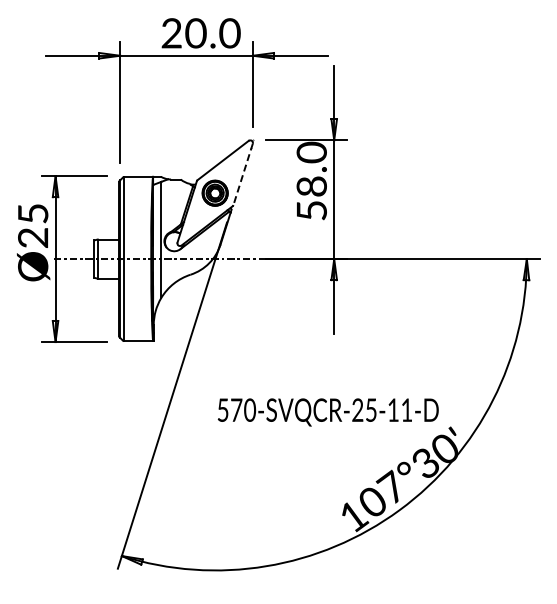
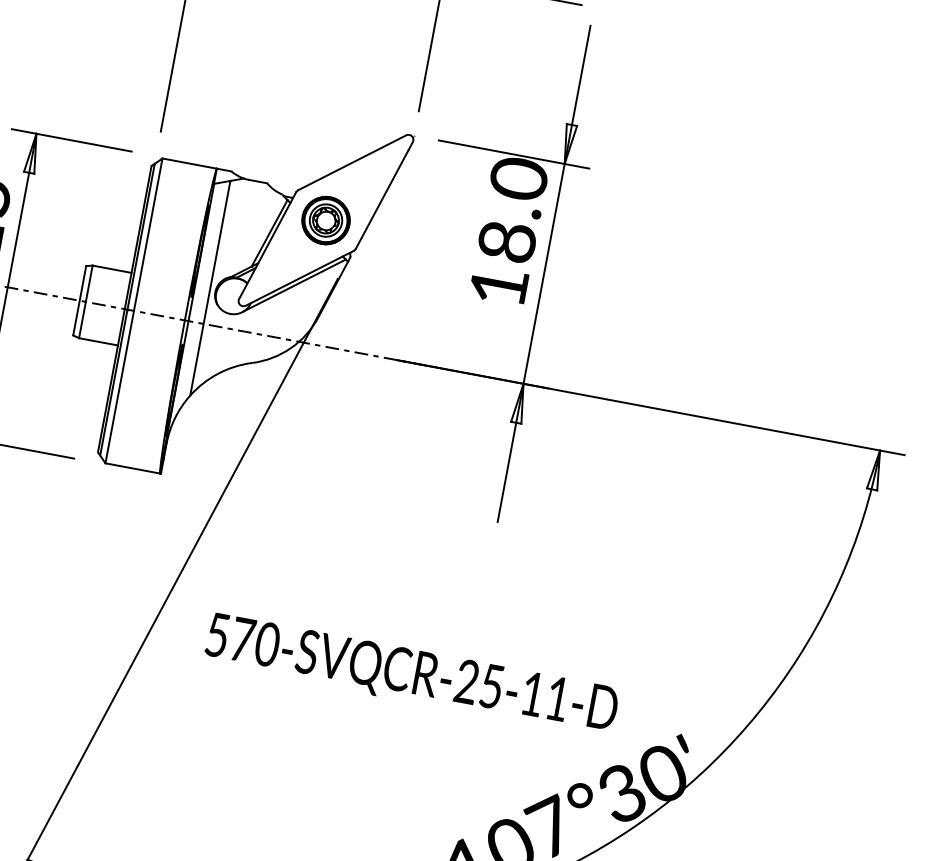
line: (243, 174) -> (384, 195), dashed -> solid
text: (311, 210) -> (498, 285), 58.0 -> 18.0
text: (327, 412) -> (410, 675), moved

